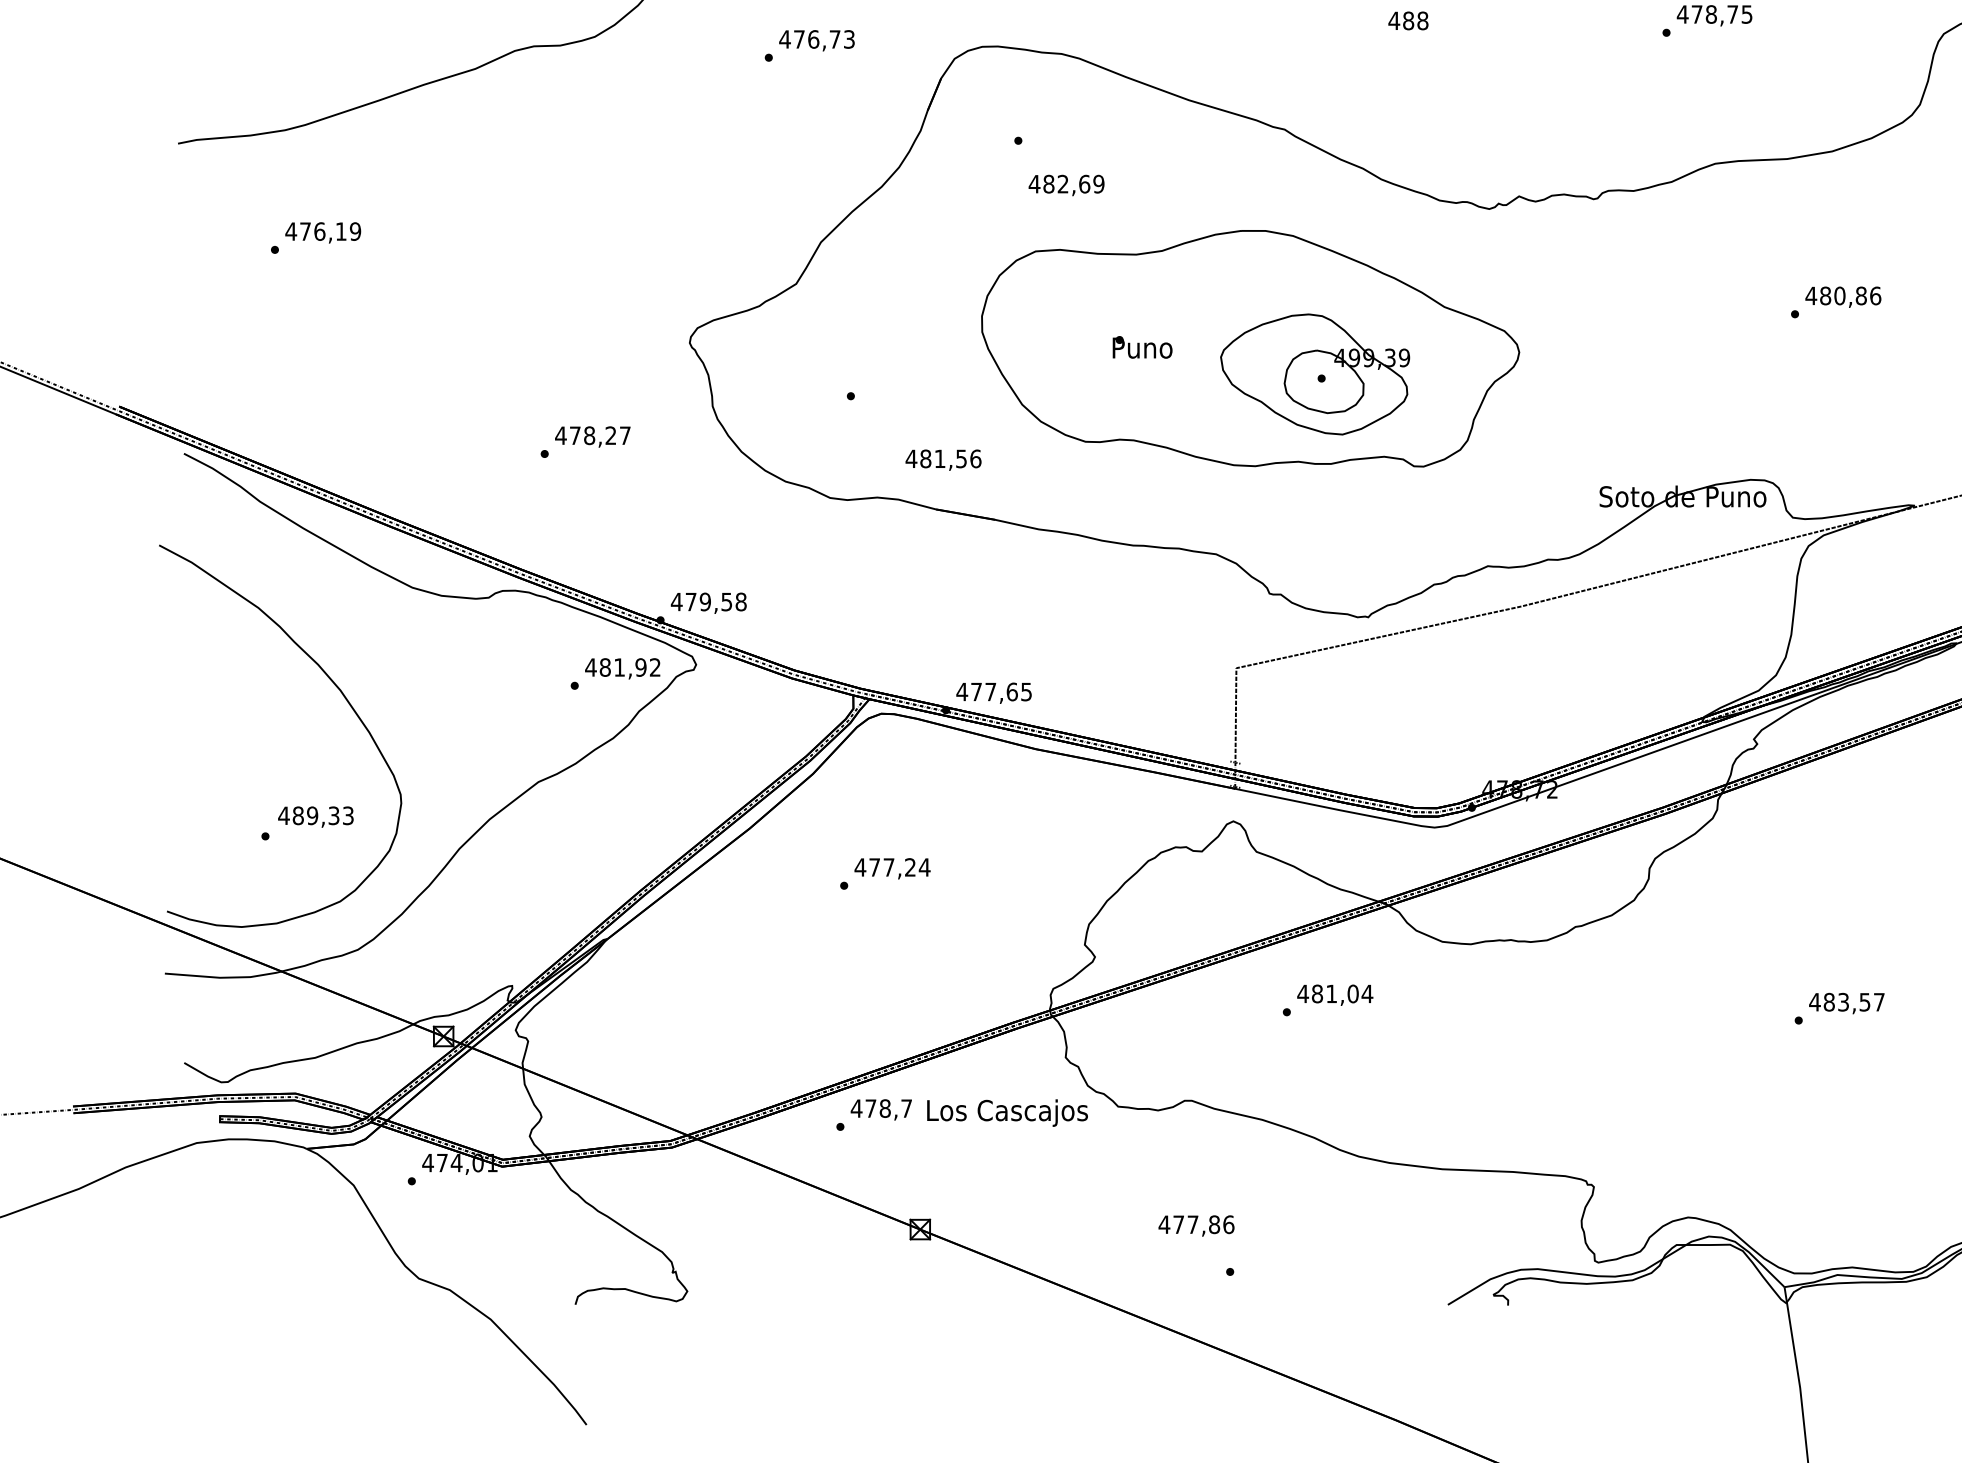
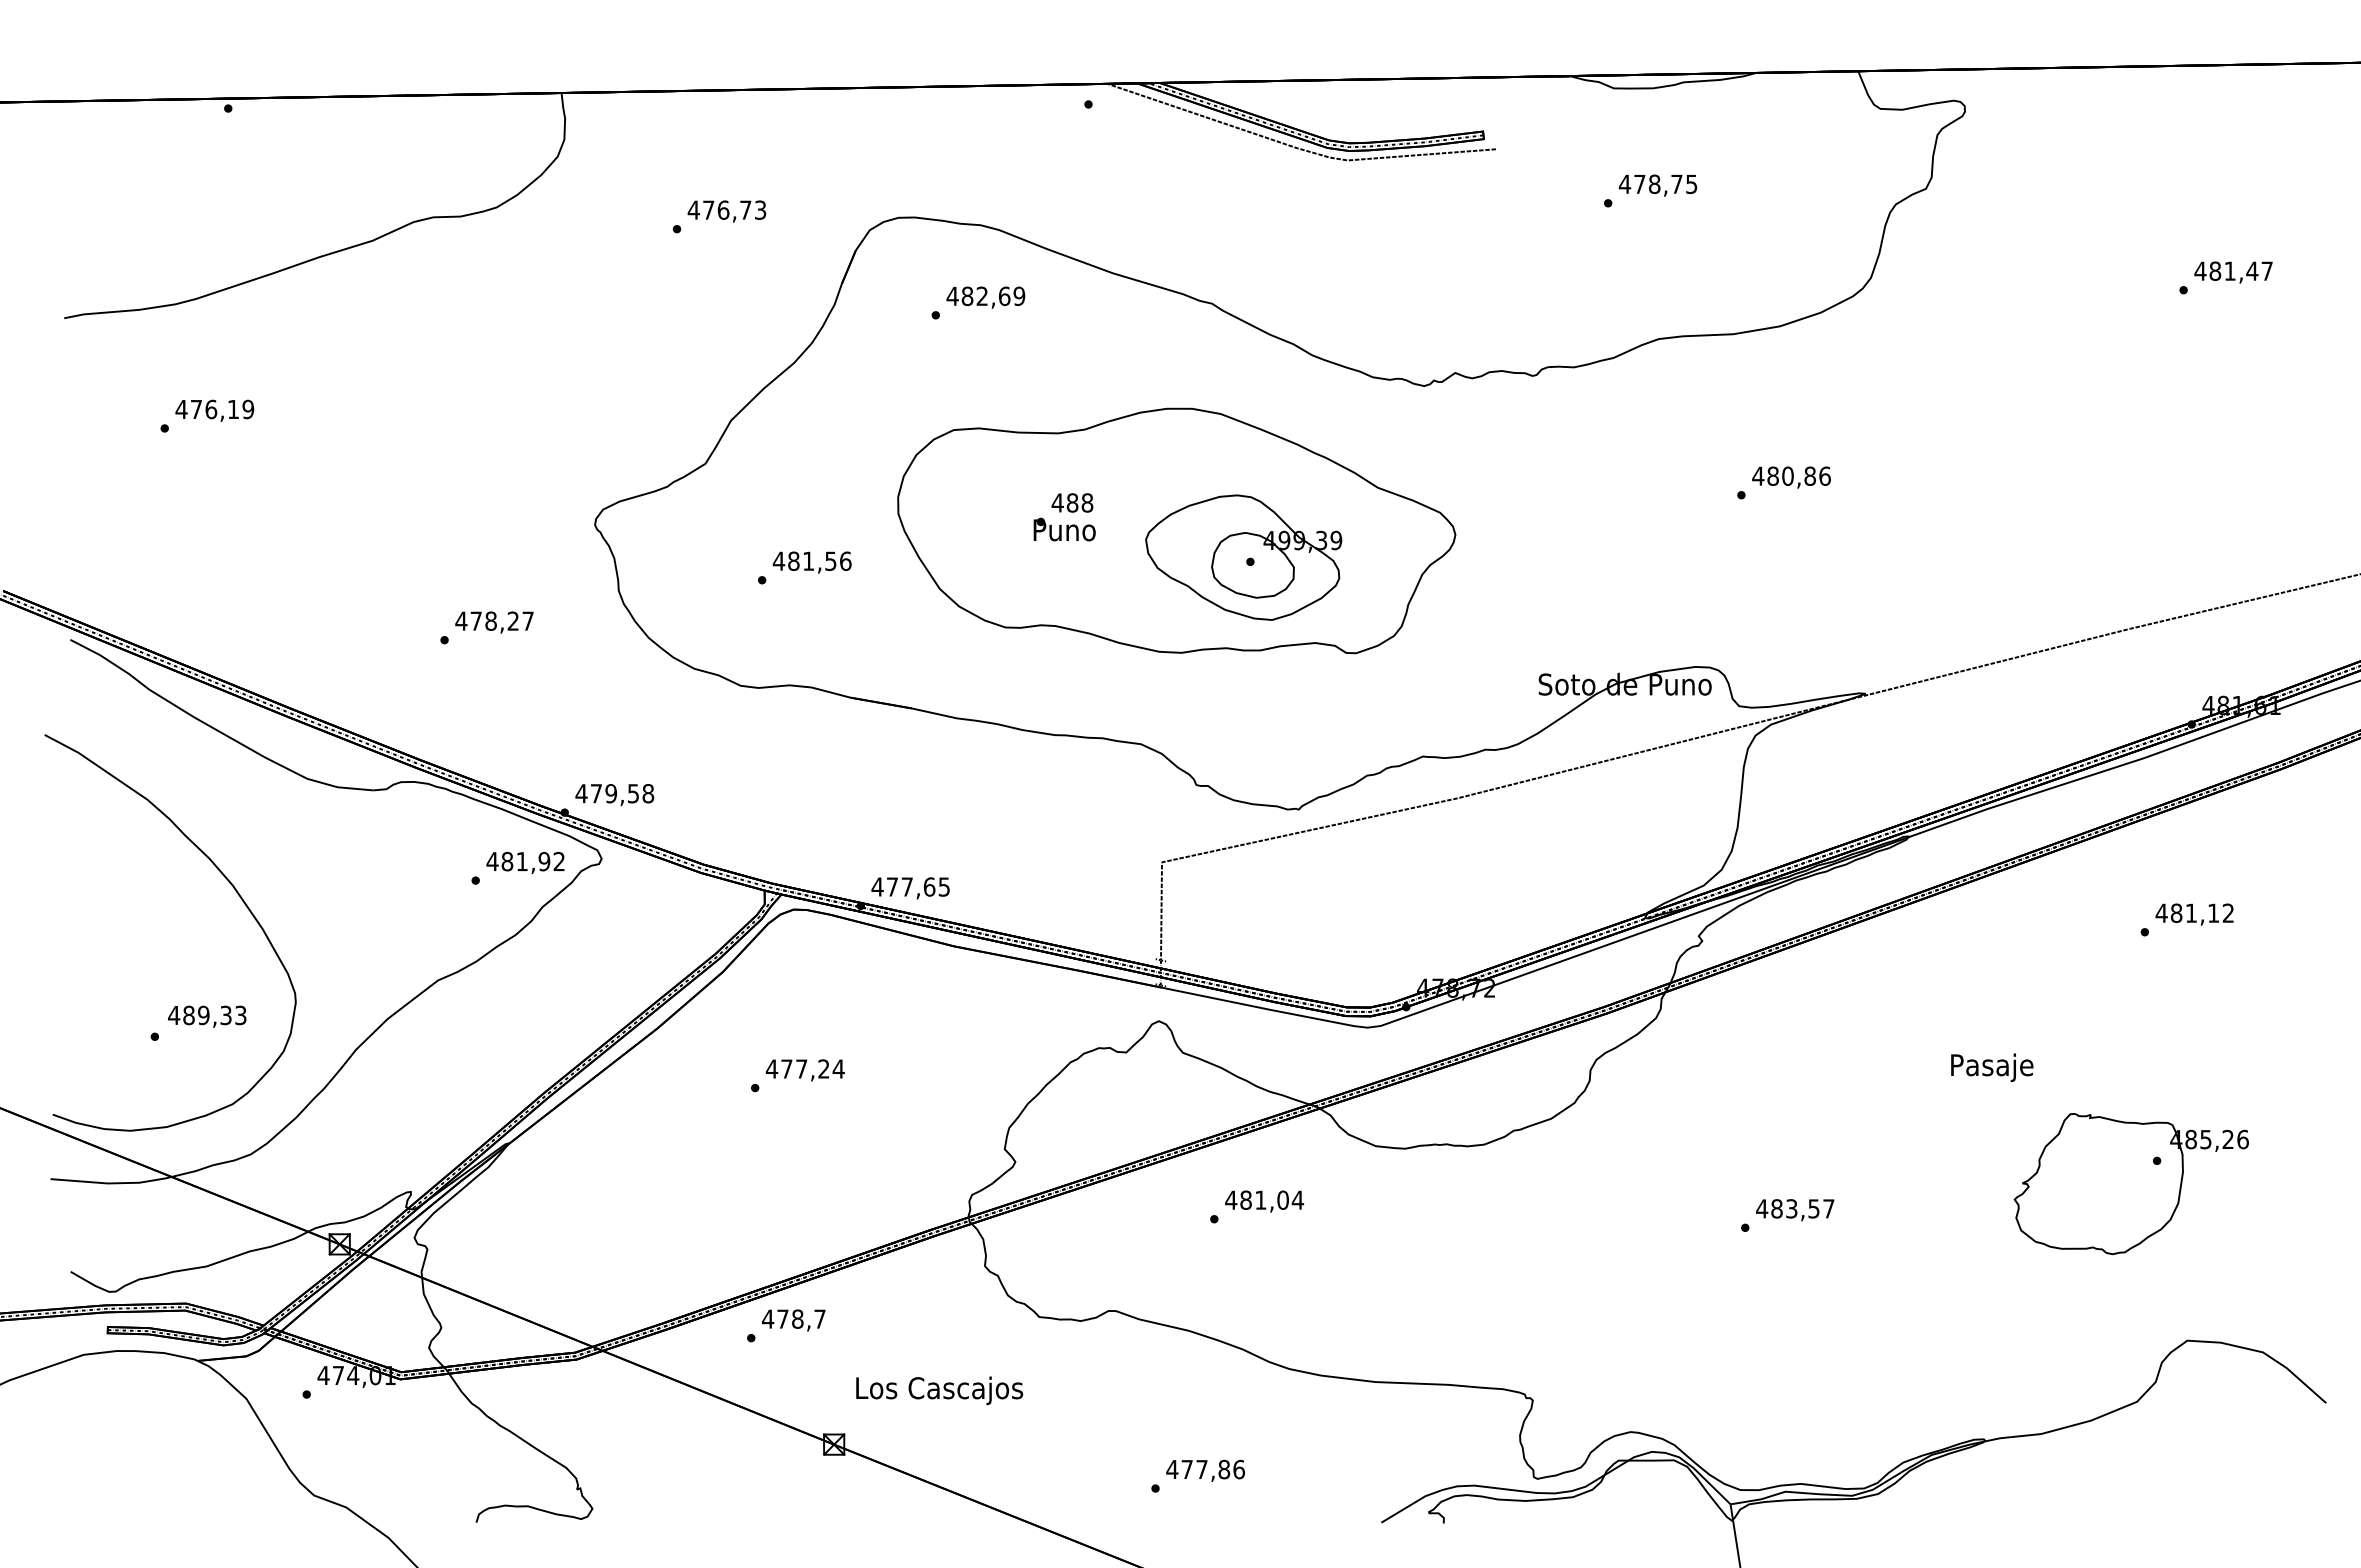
text: (1408, 20) -> (1072, 502), moved
text: (1066, 185) -> (985, 297), moved
text: (942, 460) -> (811, 562), moved
text: (1007, 1112) -> (939, 1390), moved
text: (1196, 1225) -> (1205, 1470), moved

